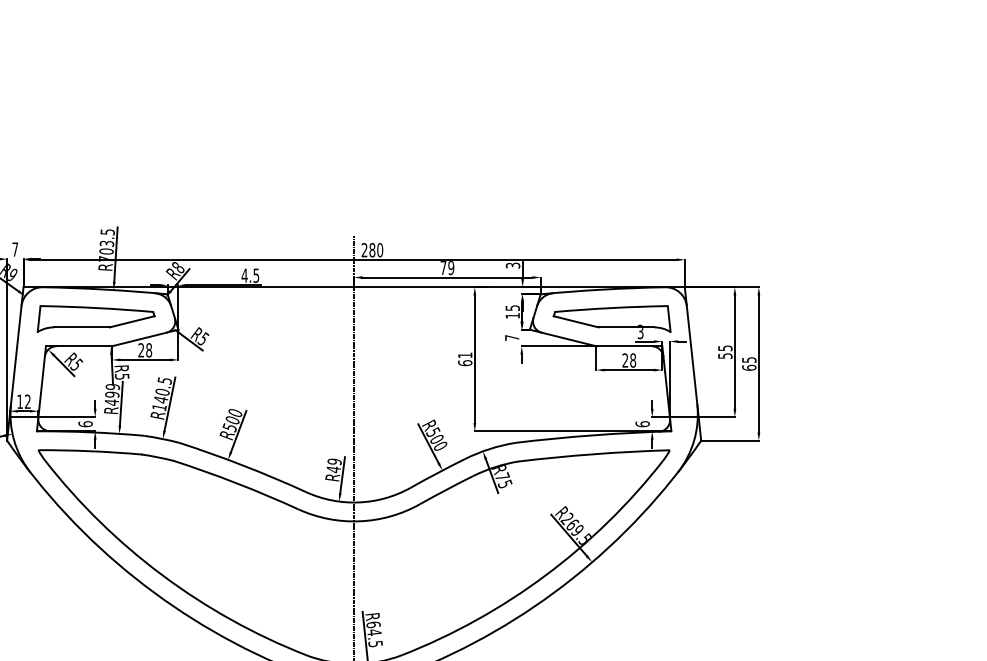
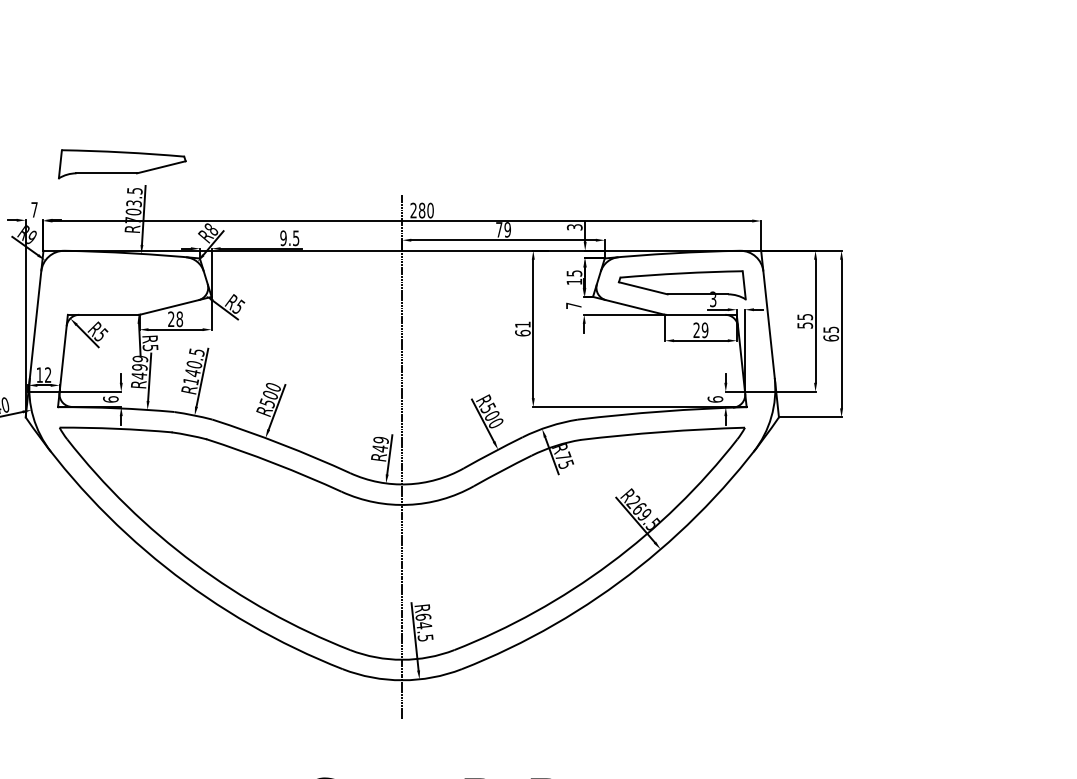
text: (244, 275) -> (283, 238), 4.5 -> 9.5
part: (96, 319) -> (122, 164), moved
text: (632, 360) -> (704, 330), 28 -> 29

